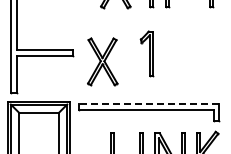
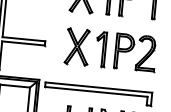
part: (192, 53) -> (135, 52), added
part: (102, 61) -> (77, 46), moved
line: (148, 104) -> (98, 87), dashed -> solid

